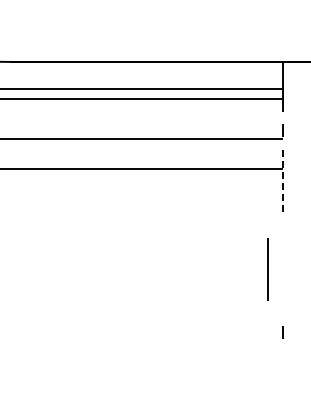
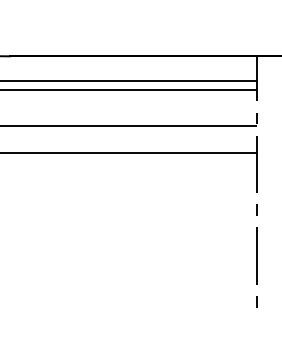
line: (283, 181) -> (257, 164), dashed -> solid
line: (282, 231) -> (256, 210), added
line: (267, 269) -> (256, 256), moved

